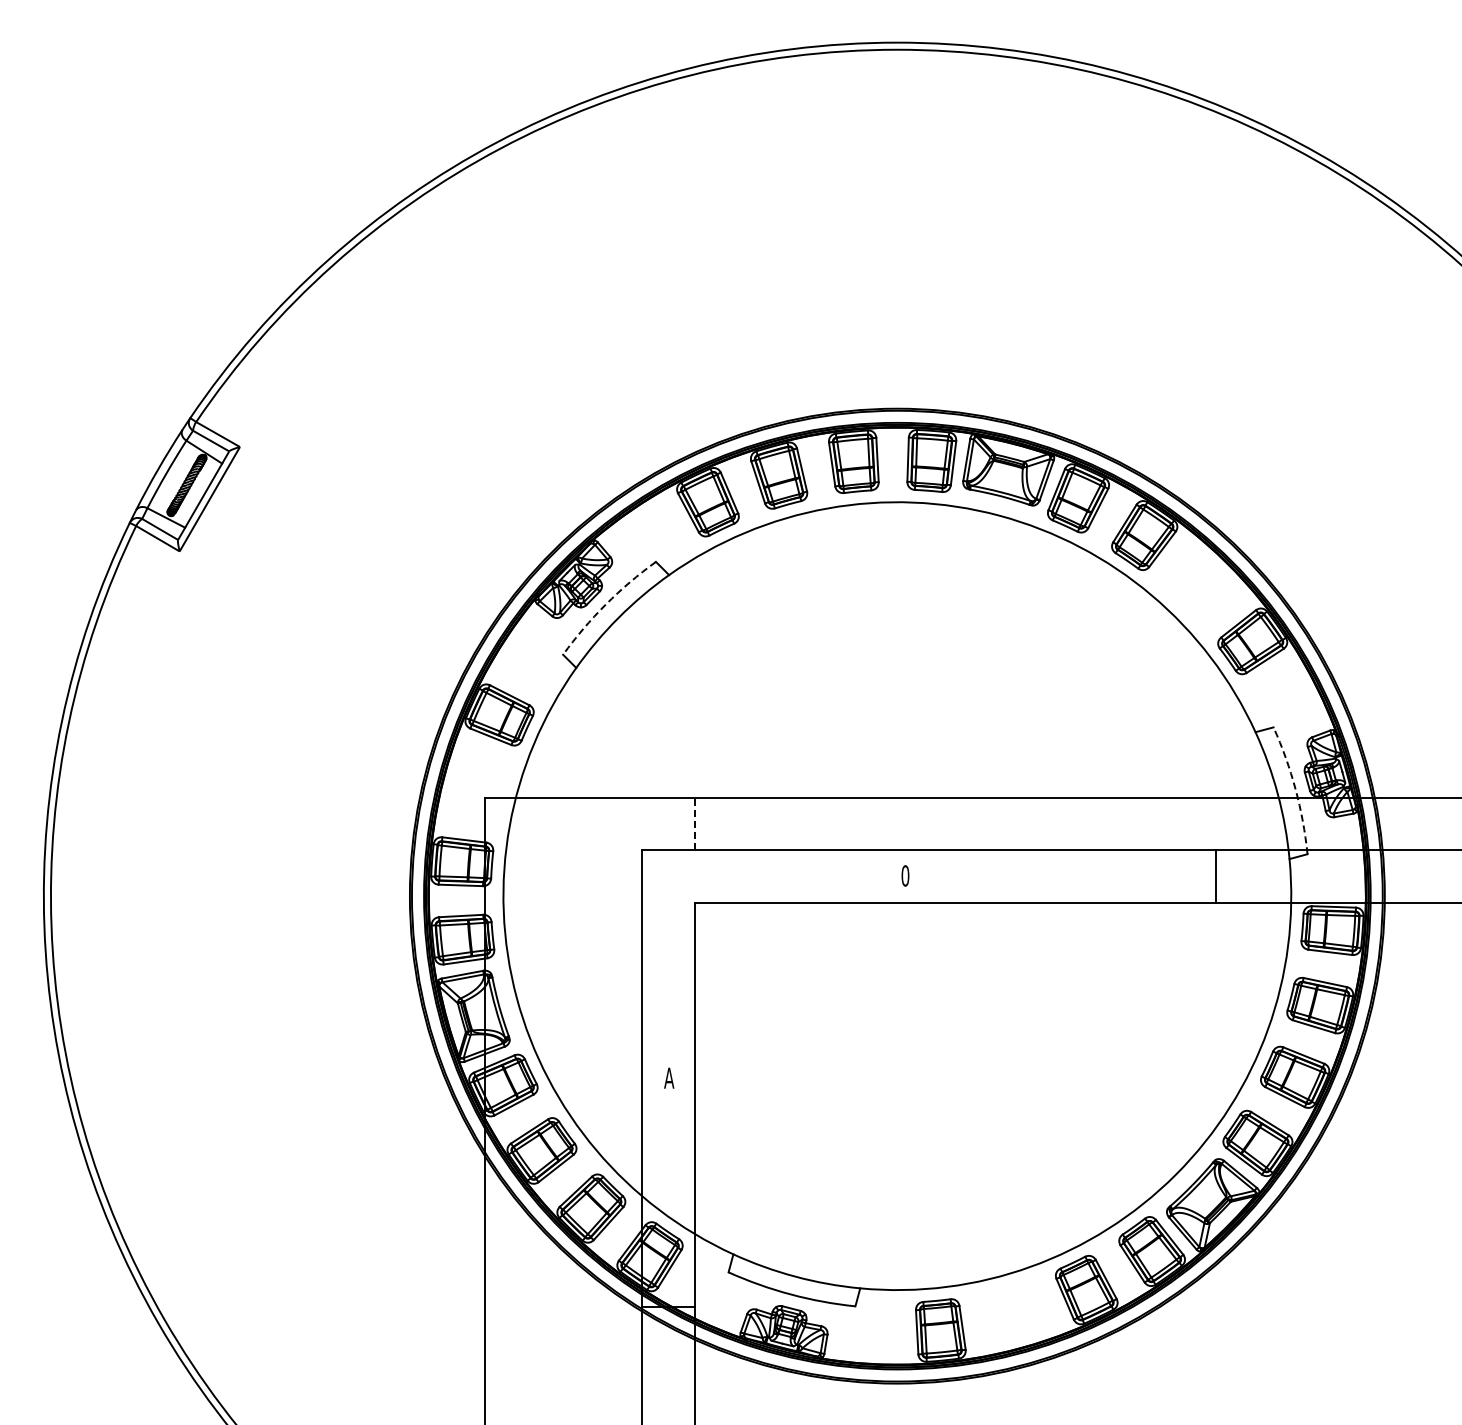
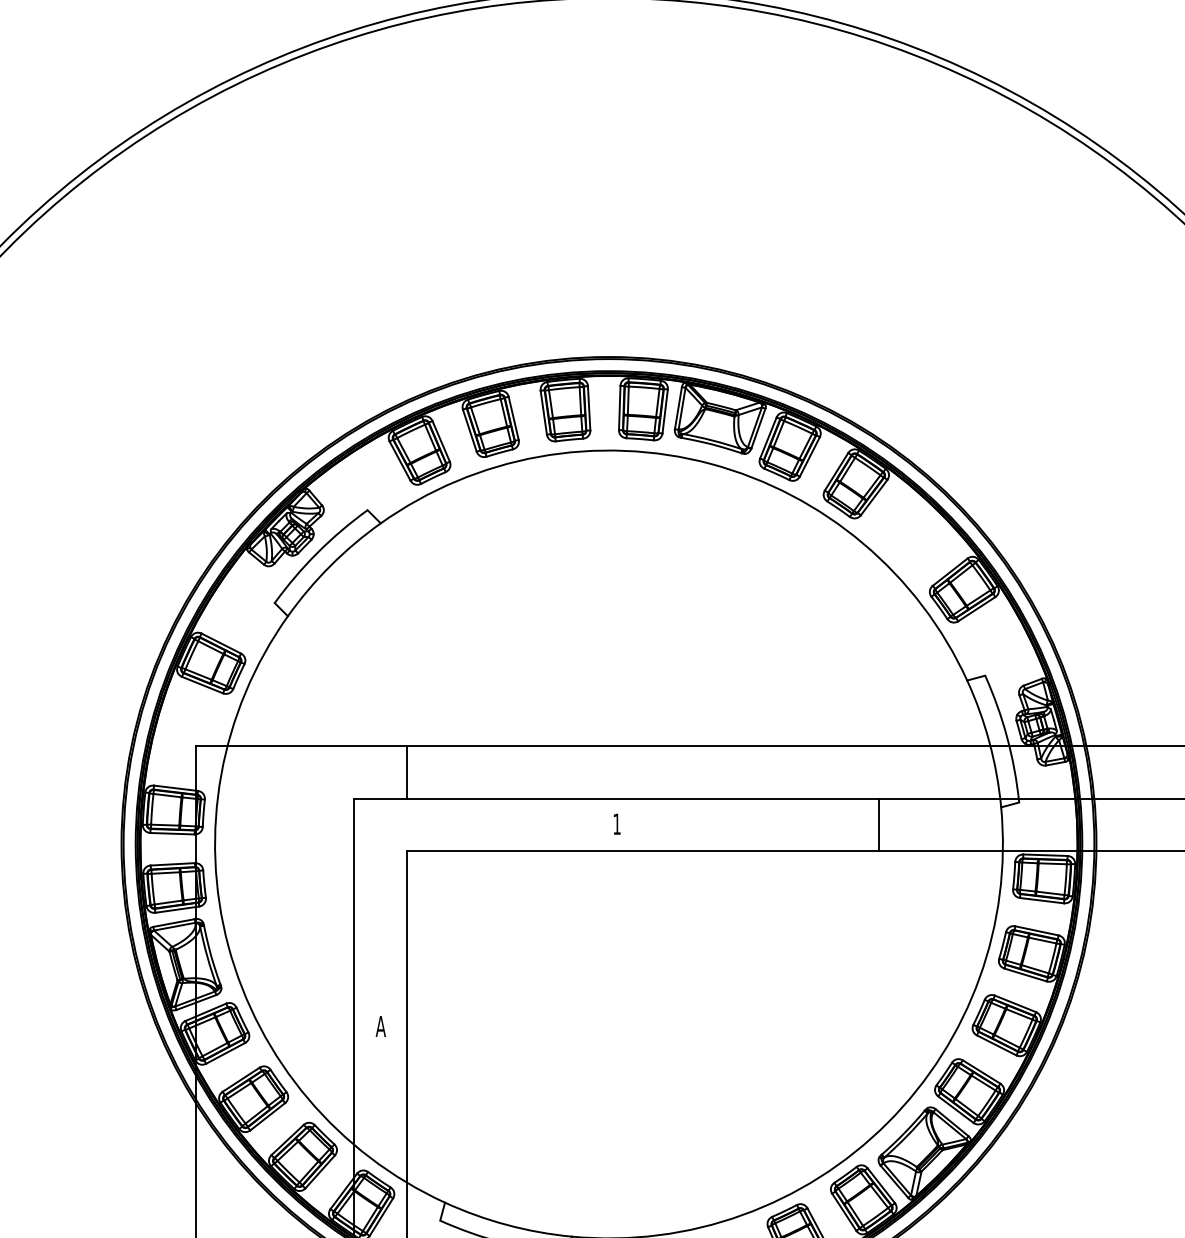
arc: (605, 604) -> (317, 552), dashed -> solid
arc: (1295, 789) -> (1007, 737), dashed -> solid
line: (694, 823) -> (406, 771), dashed -> solid
text: (905, 875) -> (617, 823), 0 -> 1
line: (1215, 876) -> (879, 824), moved

